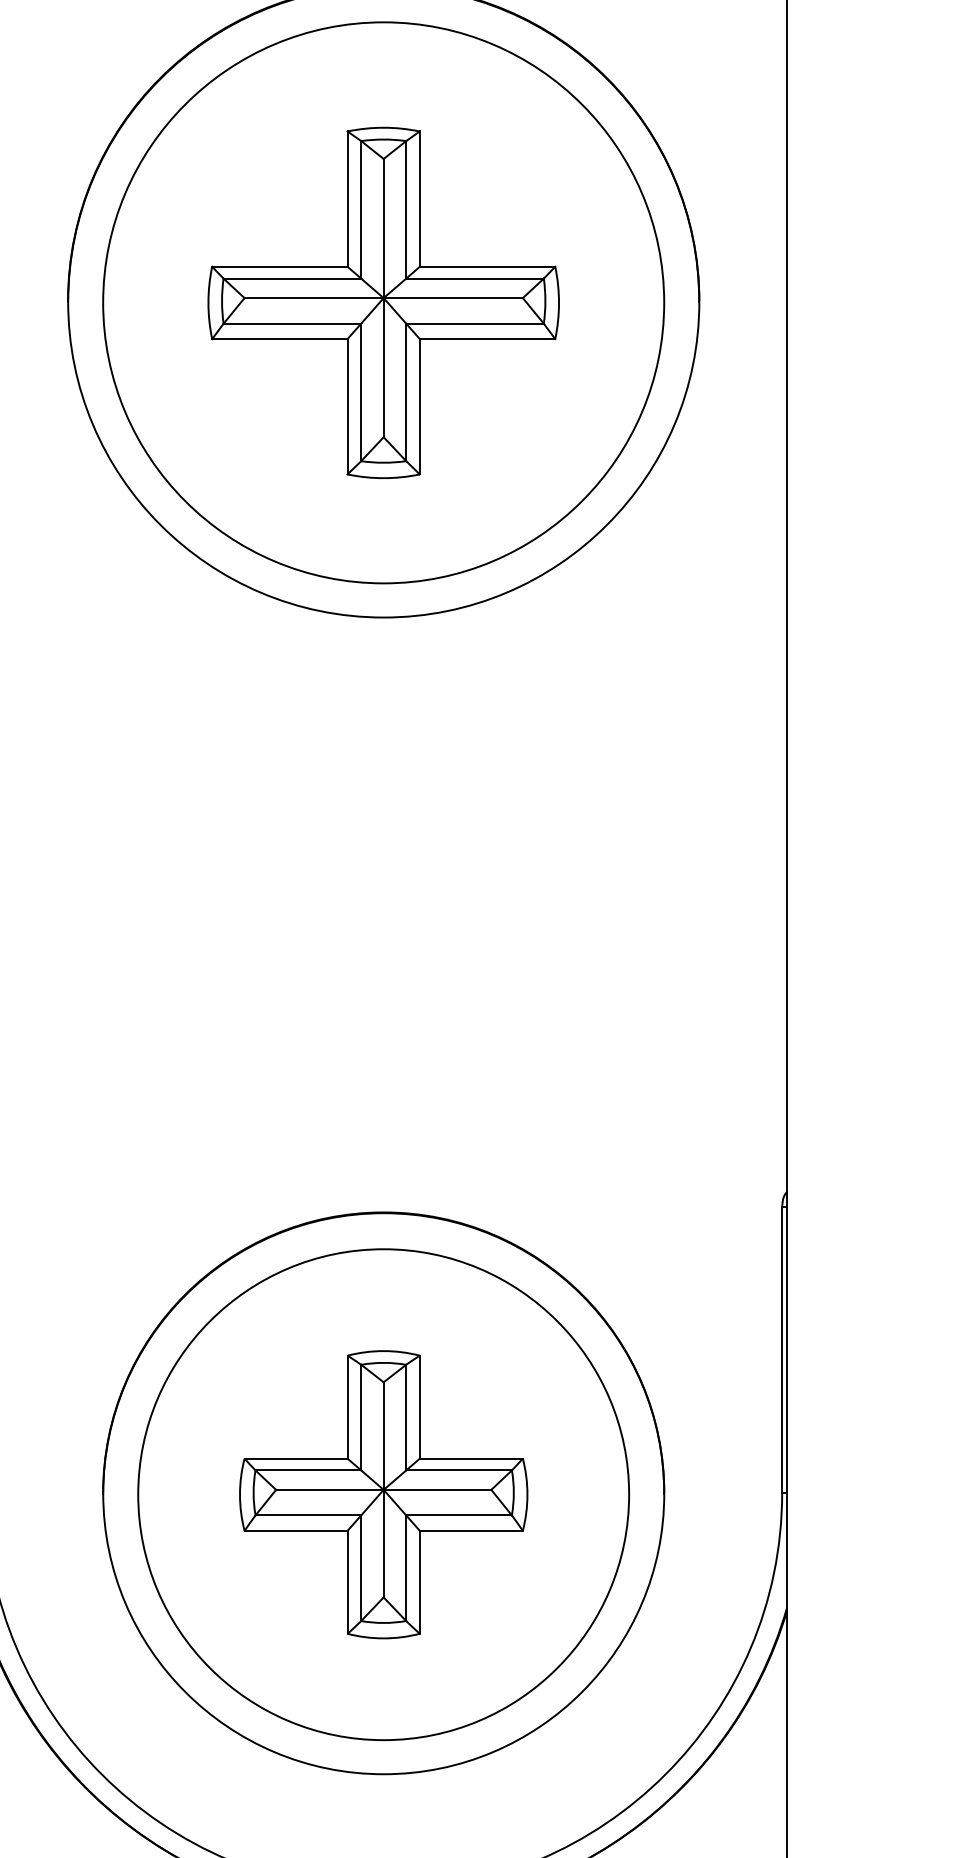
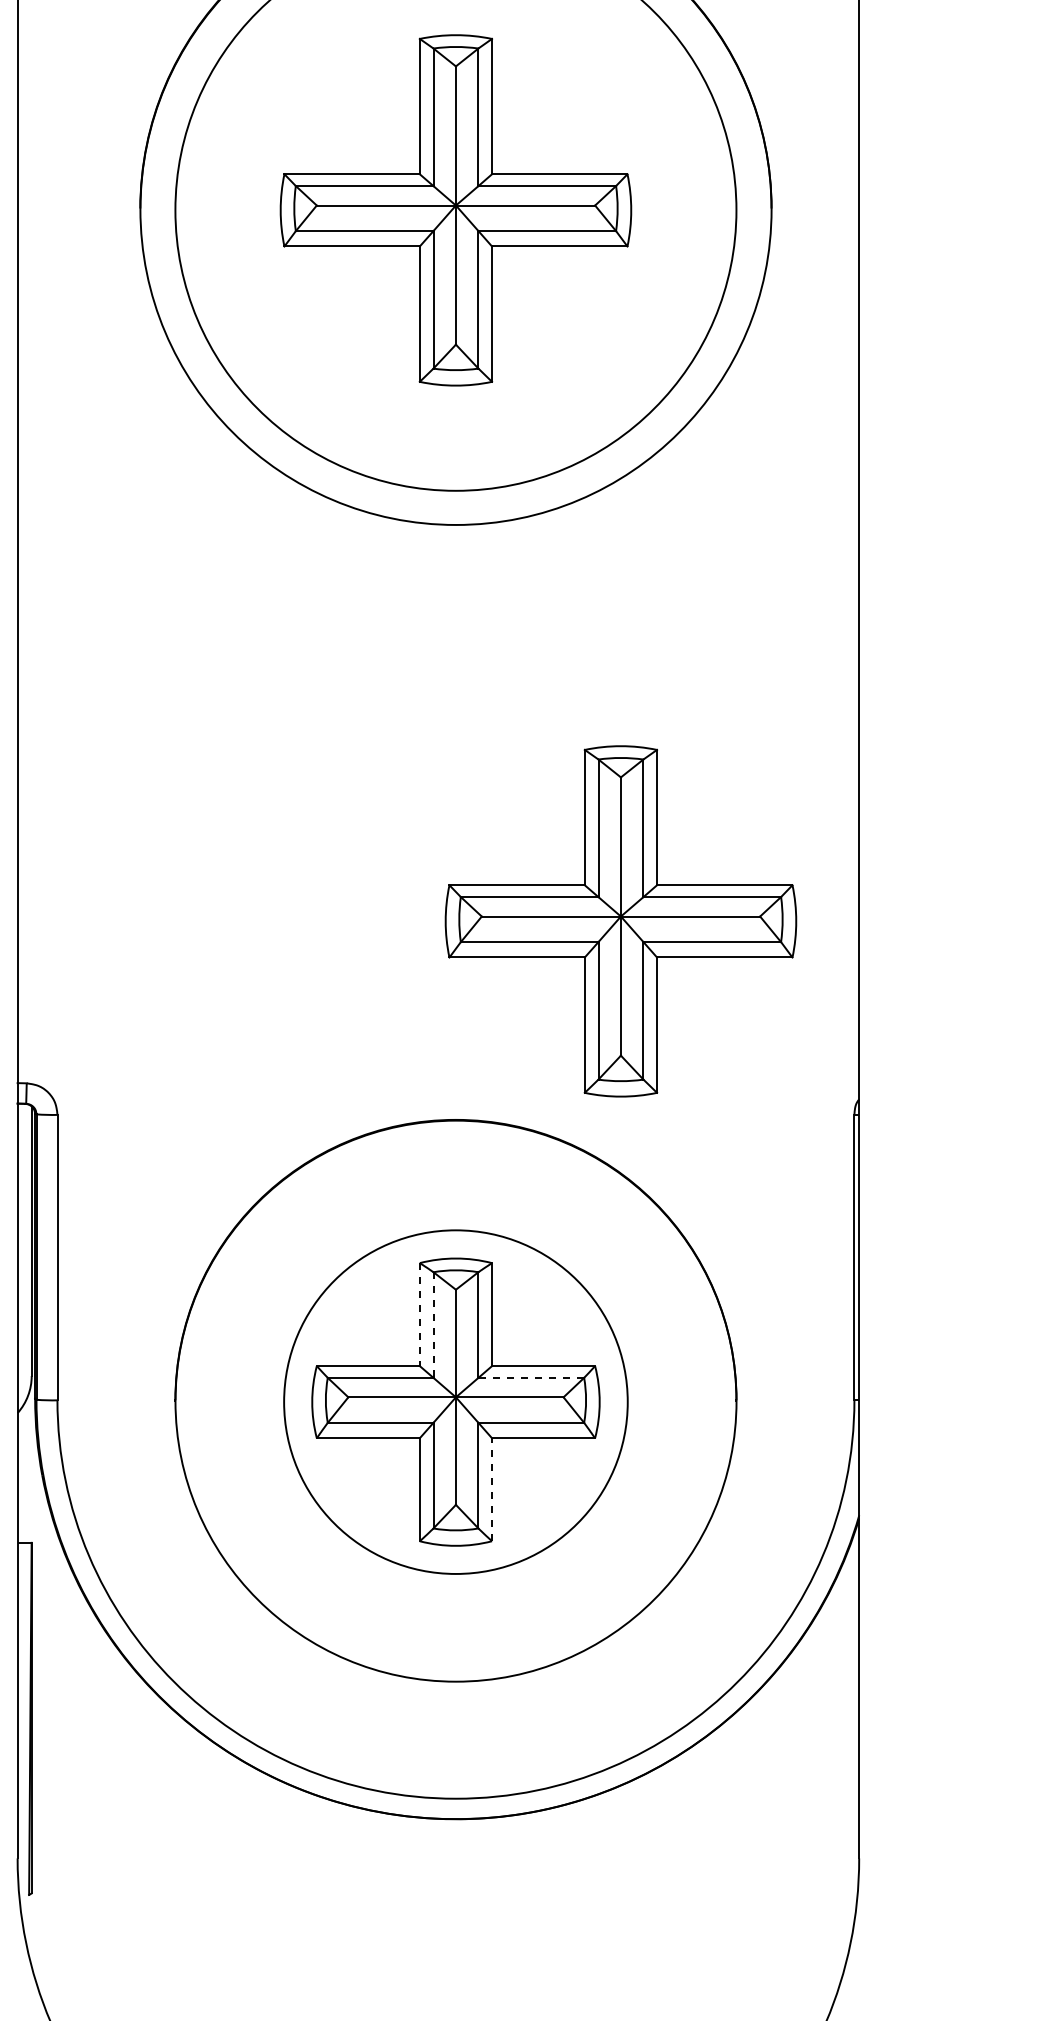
part: (548, 1014) -> (620, 921), added
line: (347, 1407) -> (419, 1314), solid -> dashed
line: (361, 1418) -> (433, 1325), solid -> dashed
line: (459, 1470) -> (531, 1377), solid -> dashed
circle: (383, 1494) -> (455, 1401), size x0.7
line: (420, 1582) -> (492, 1489), solid -> dashed

